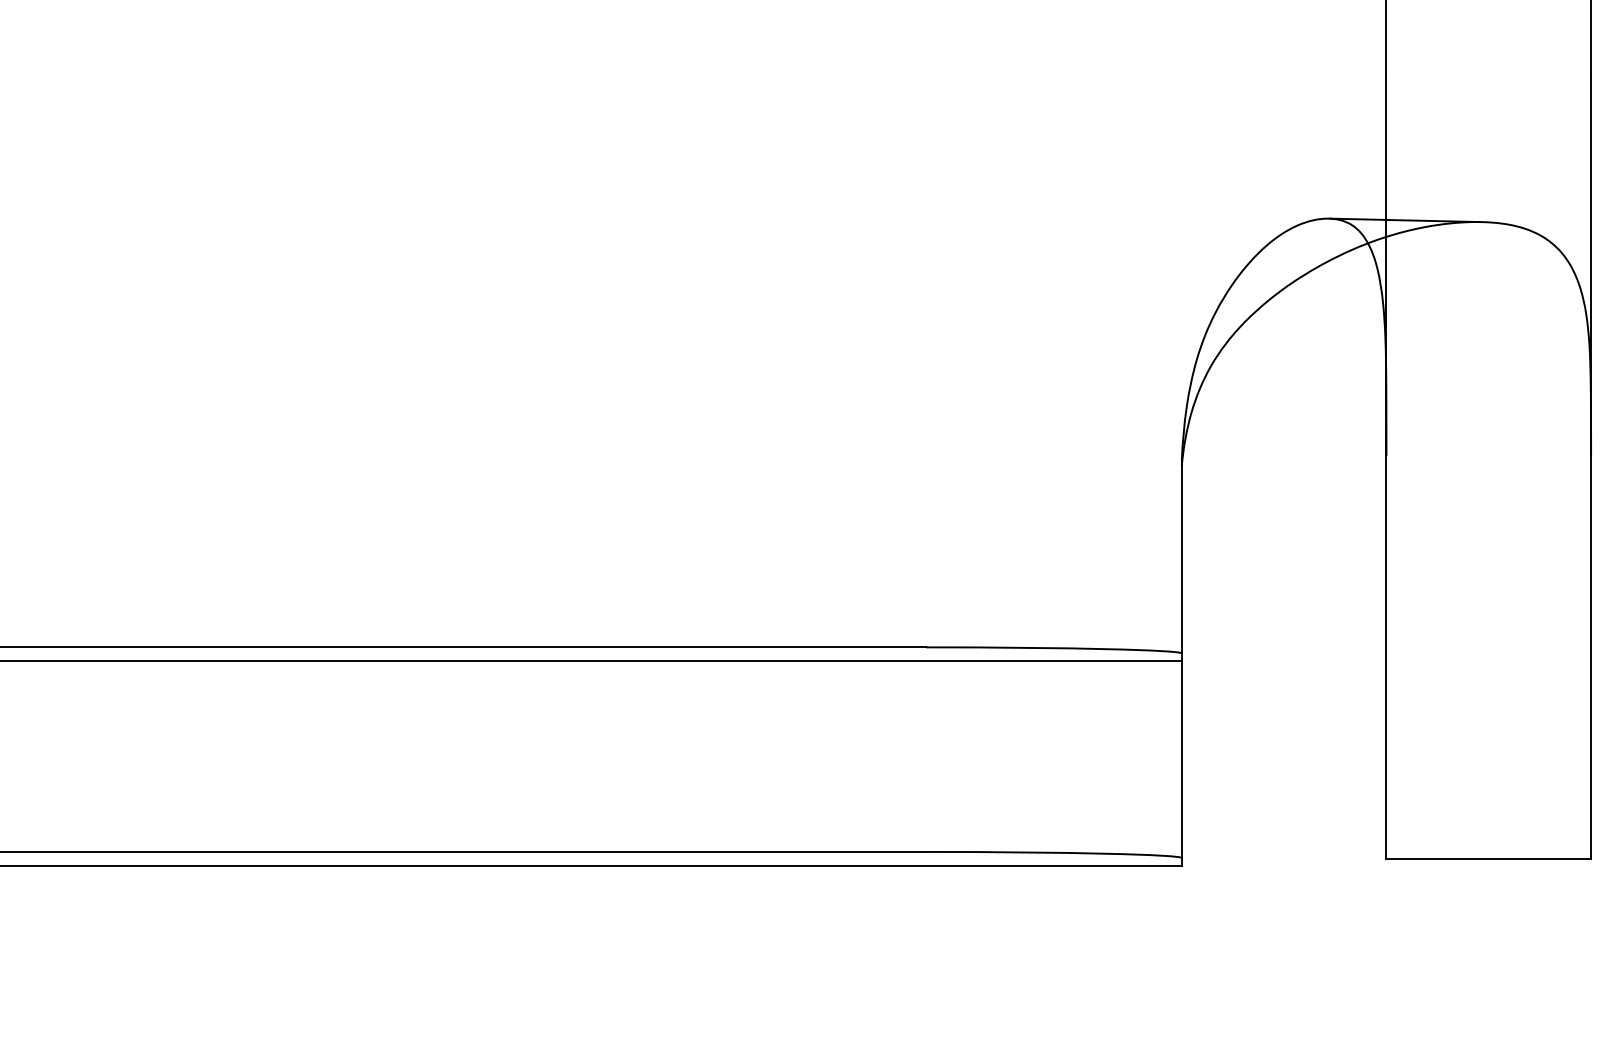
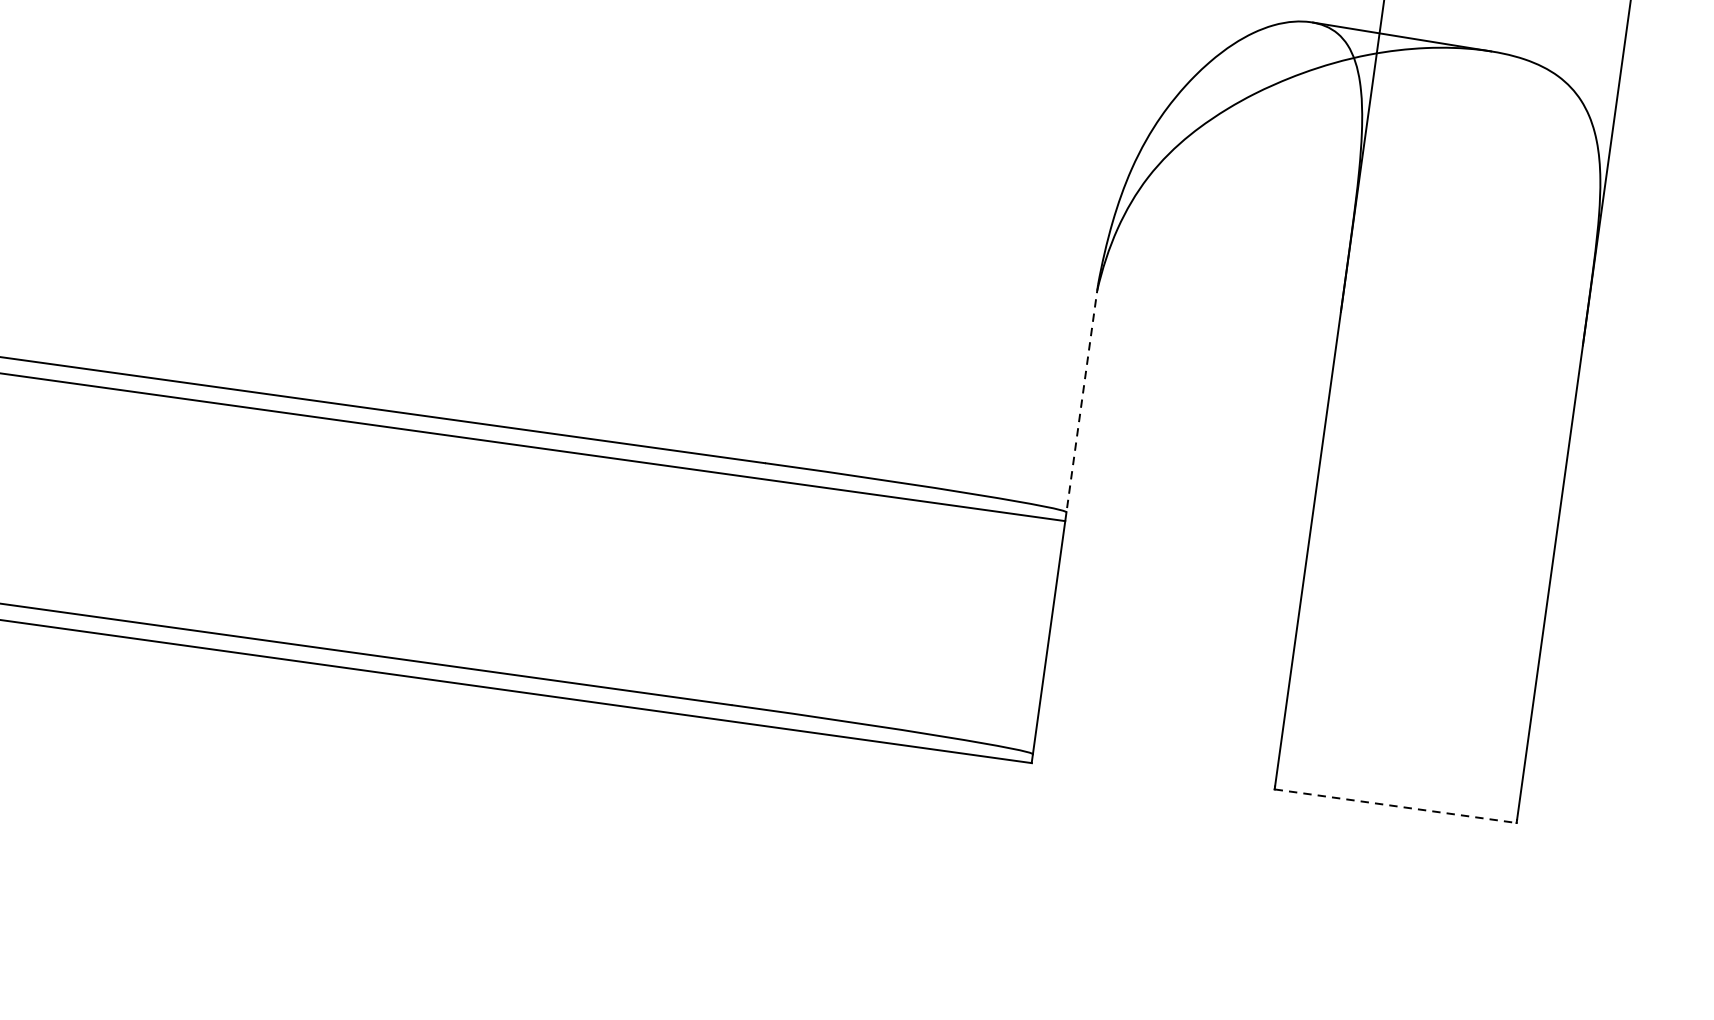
line: (1181, 557) -> (1081, 398), solid -> dashed
line: (1489, 859) -> (1396, 806), solid -> dashed

